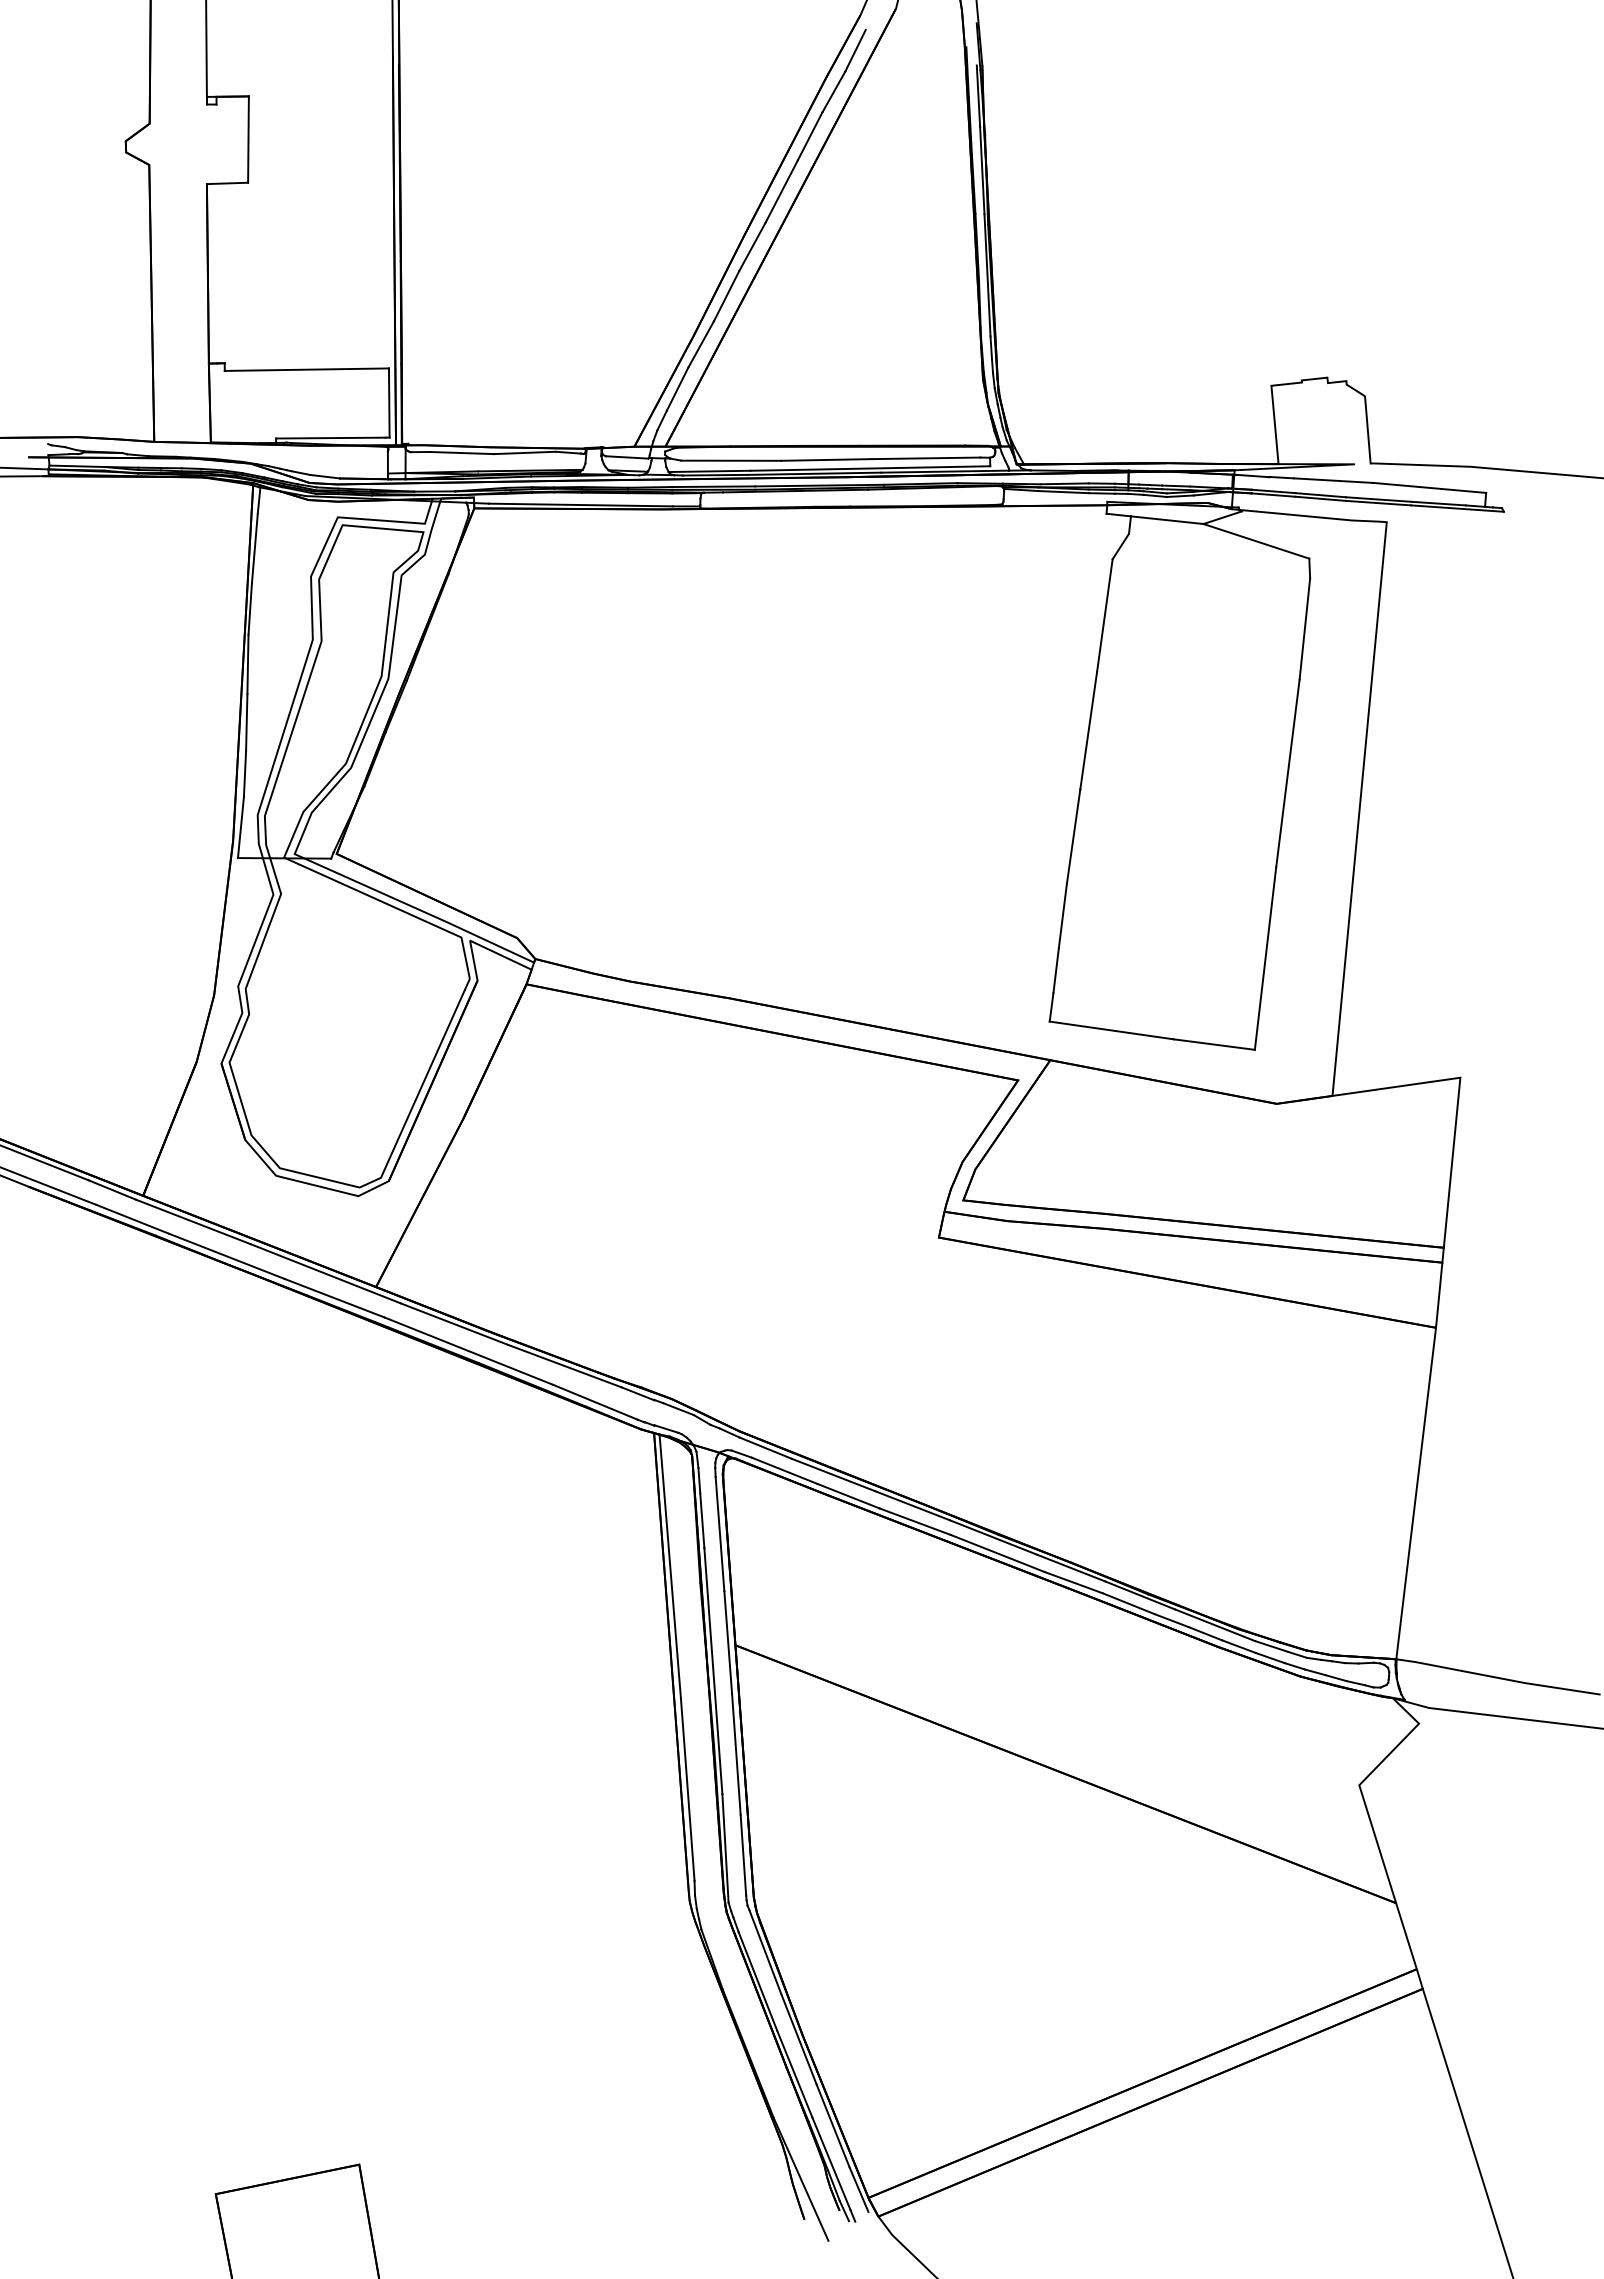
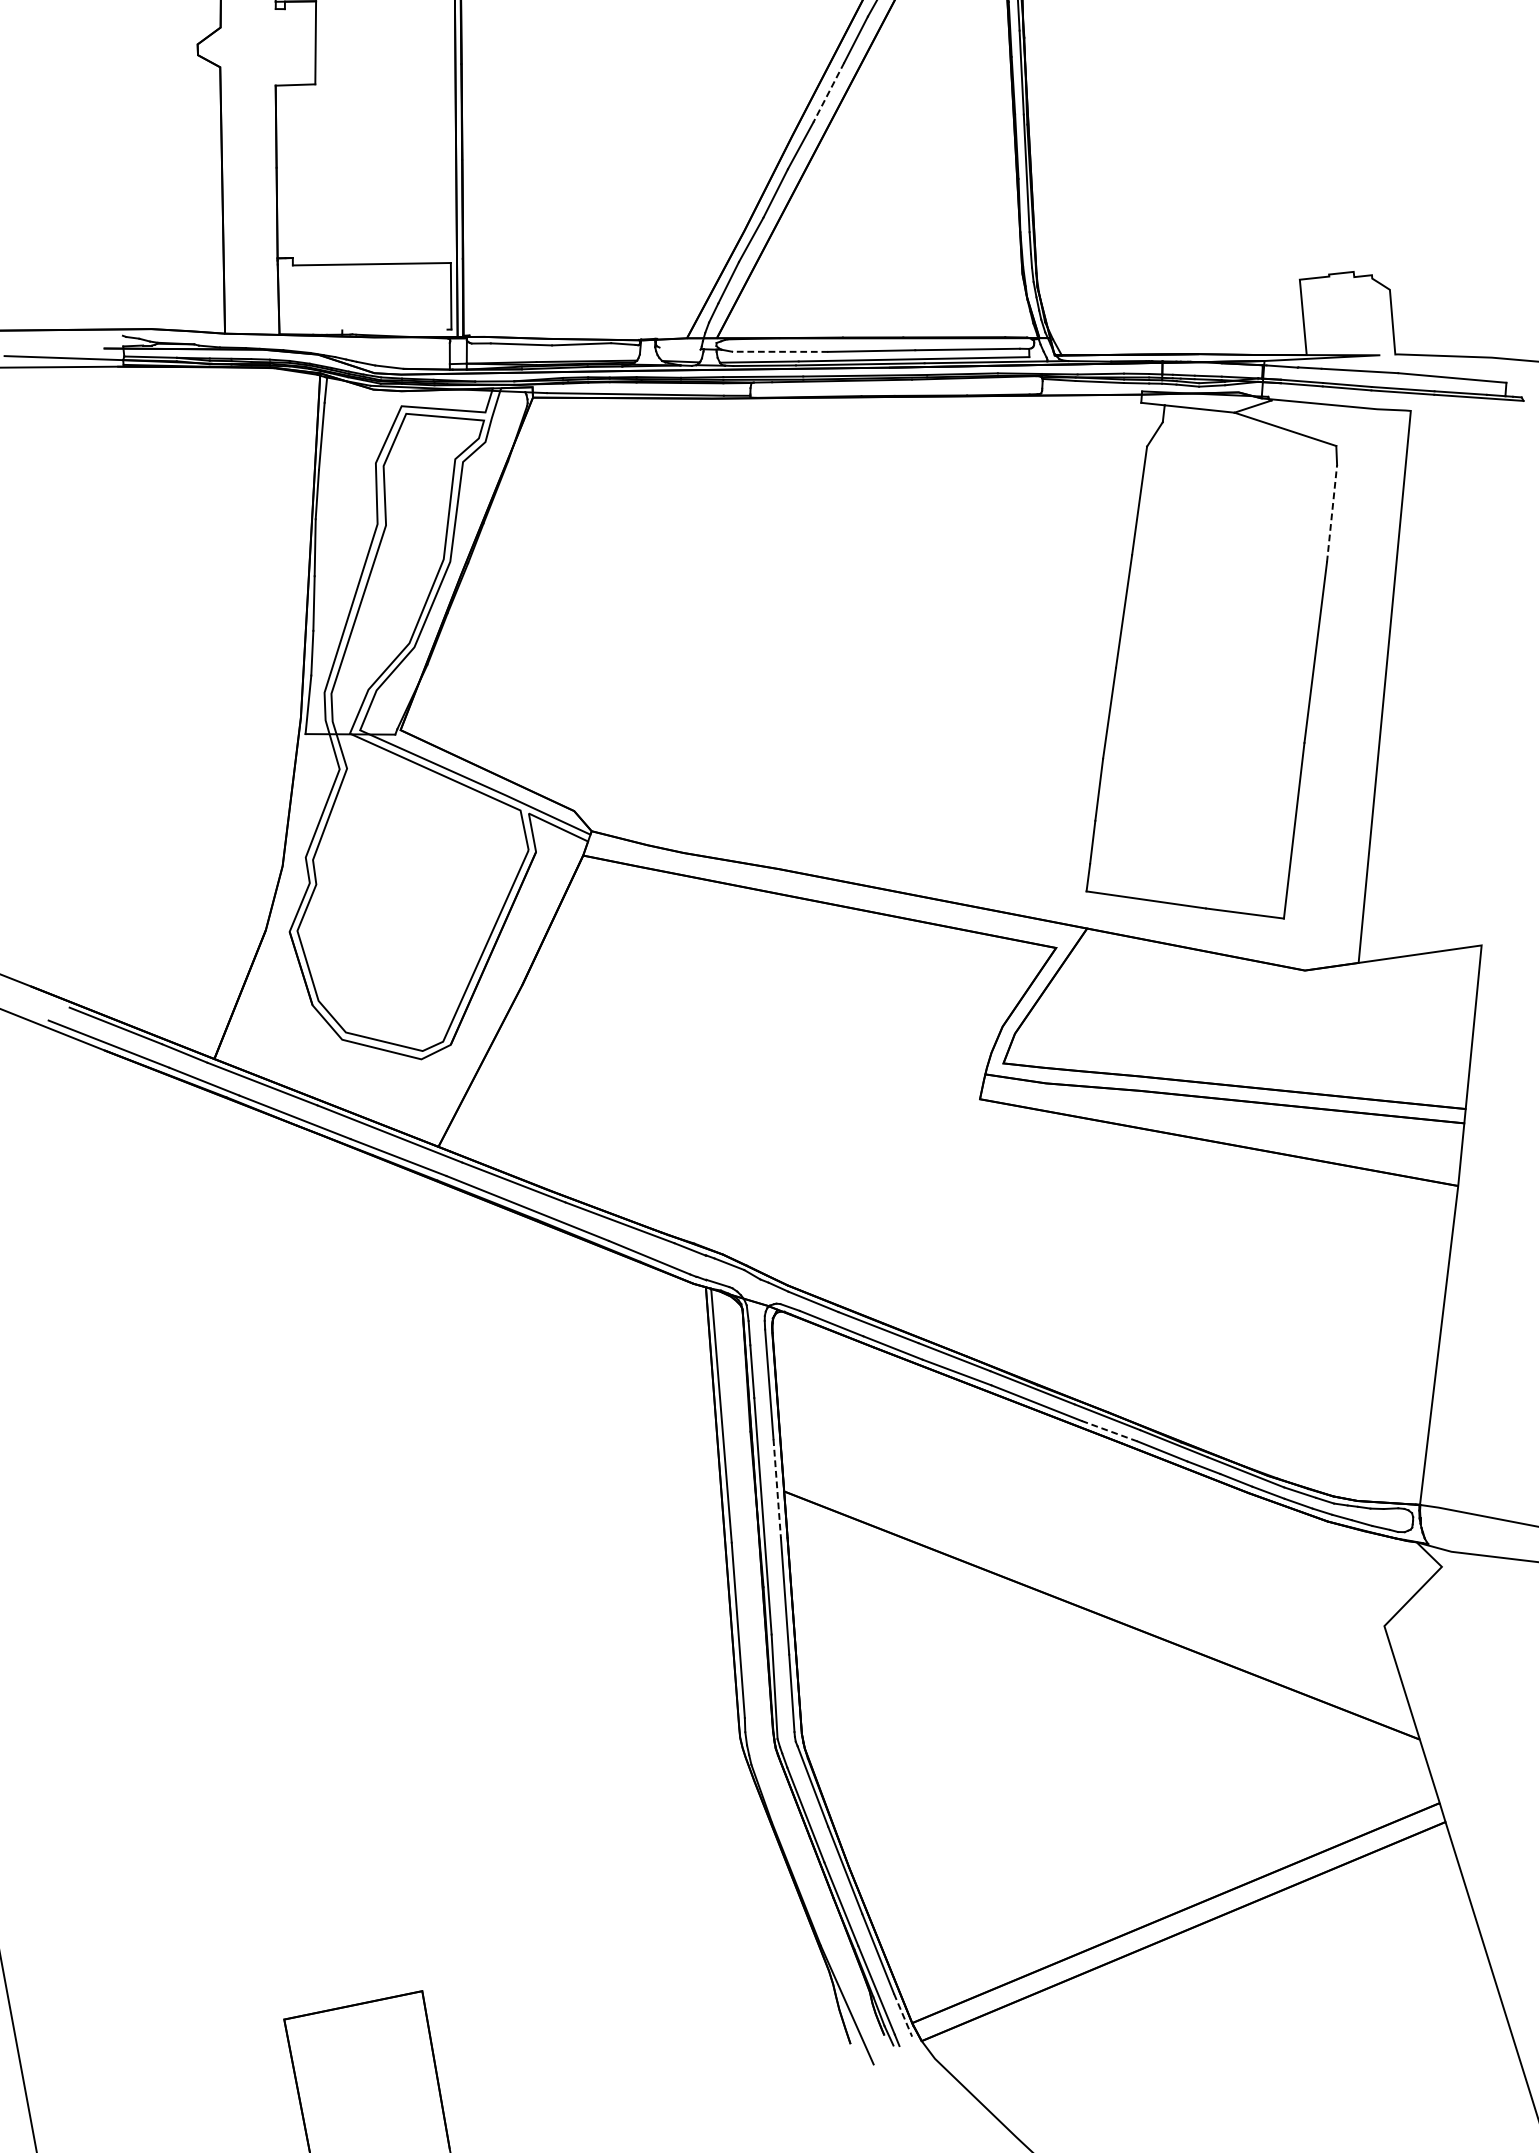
line: (781, 191) -> (828, 92), solid -> dashed
line: (330, 437) -> (394, 329), removed
line: (626, 457) -> (679, 348), removed
line: (731, 460) -> (780, 351), solid -> dashed
line: (1304, 629) -> (1331, 514), solid -> dashed
line: (1073, 1582) -> (1109, 1431), solid -> dashed
line: (728, 1642) -> (777, 1488), solid -> dashed
line: (859, 2190) -> (903, 2016), solid -> dashed

